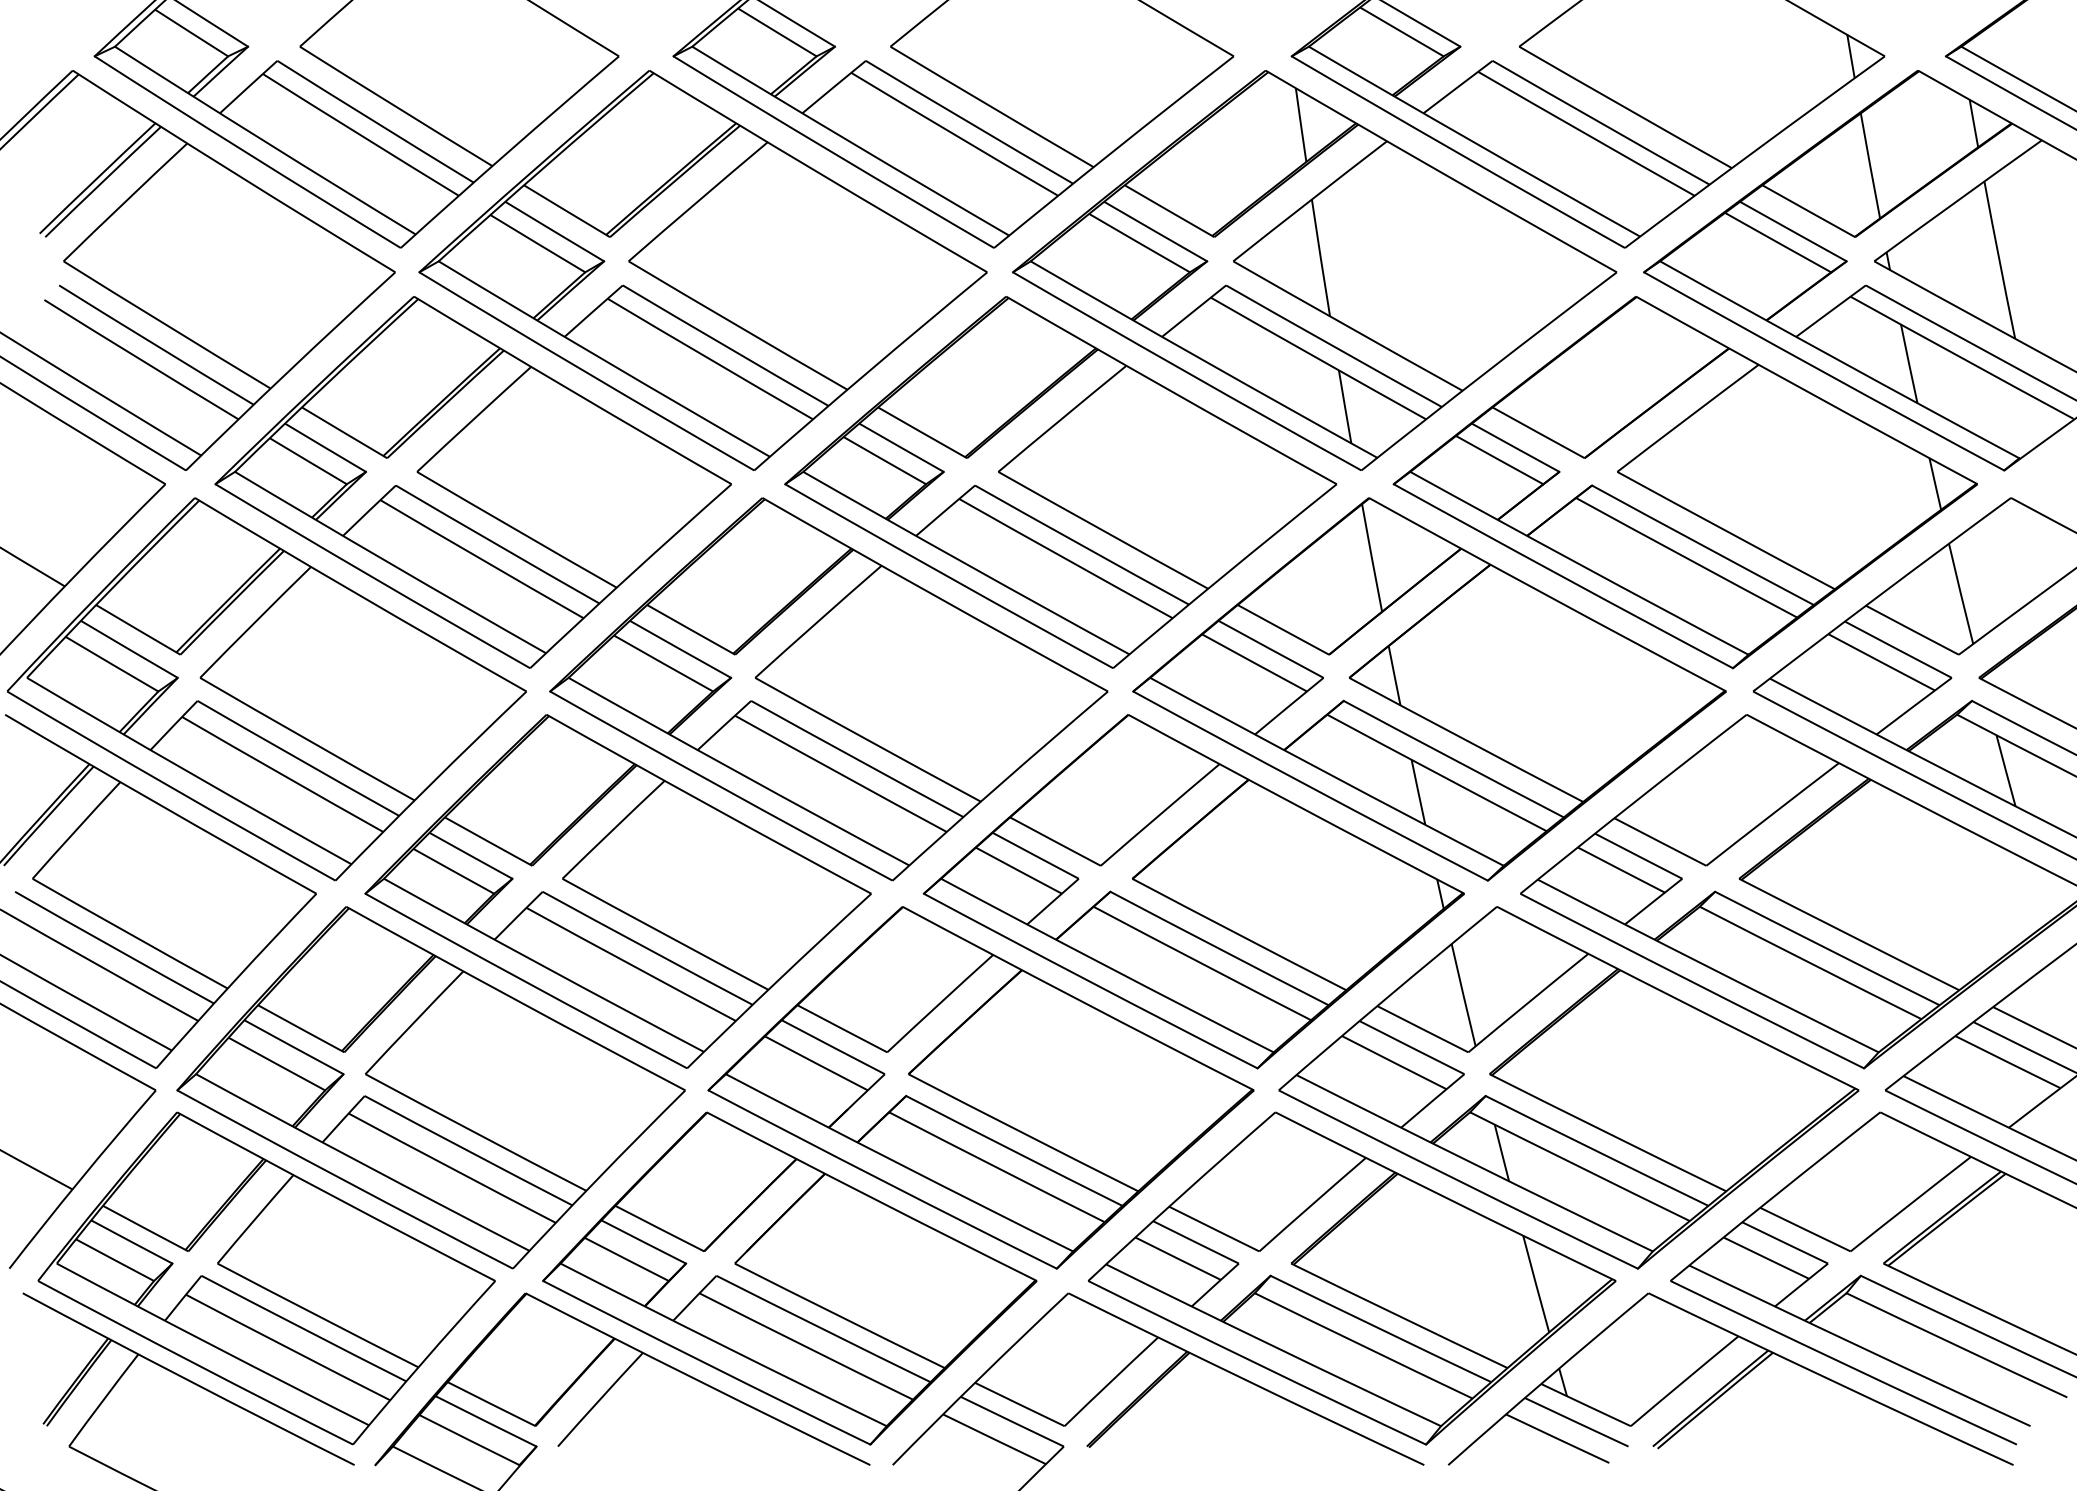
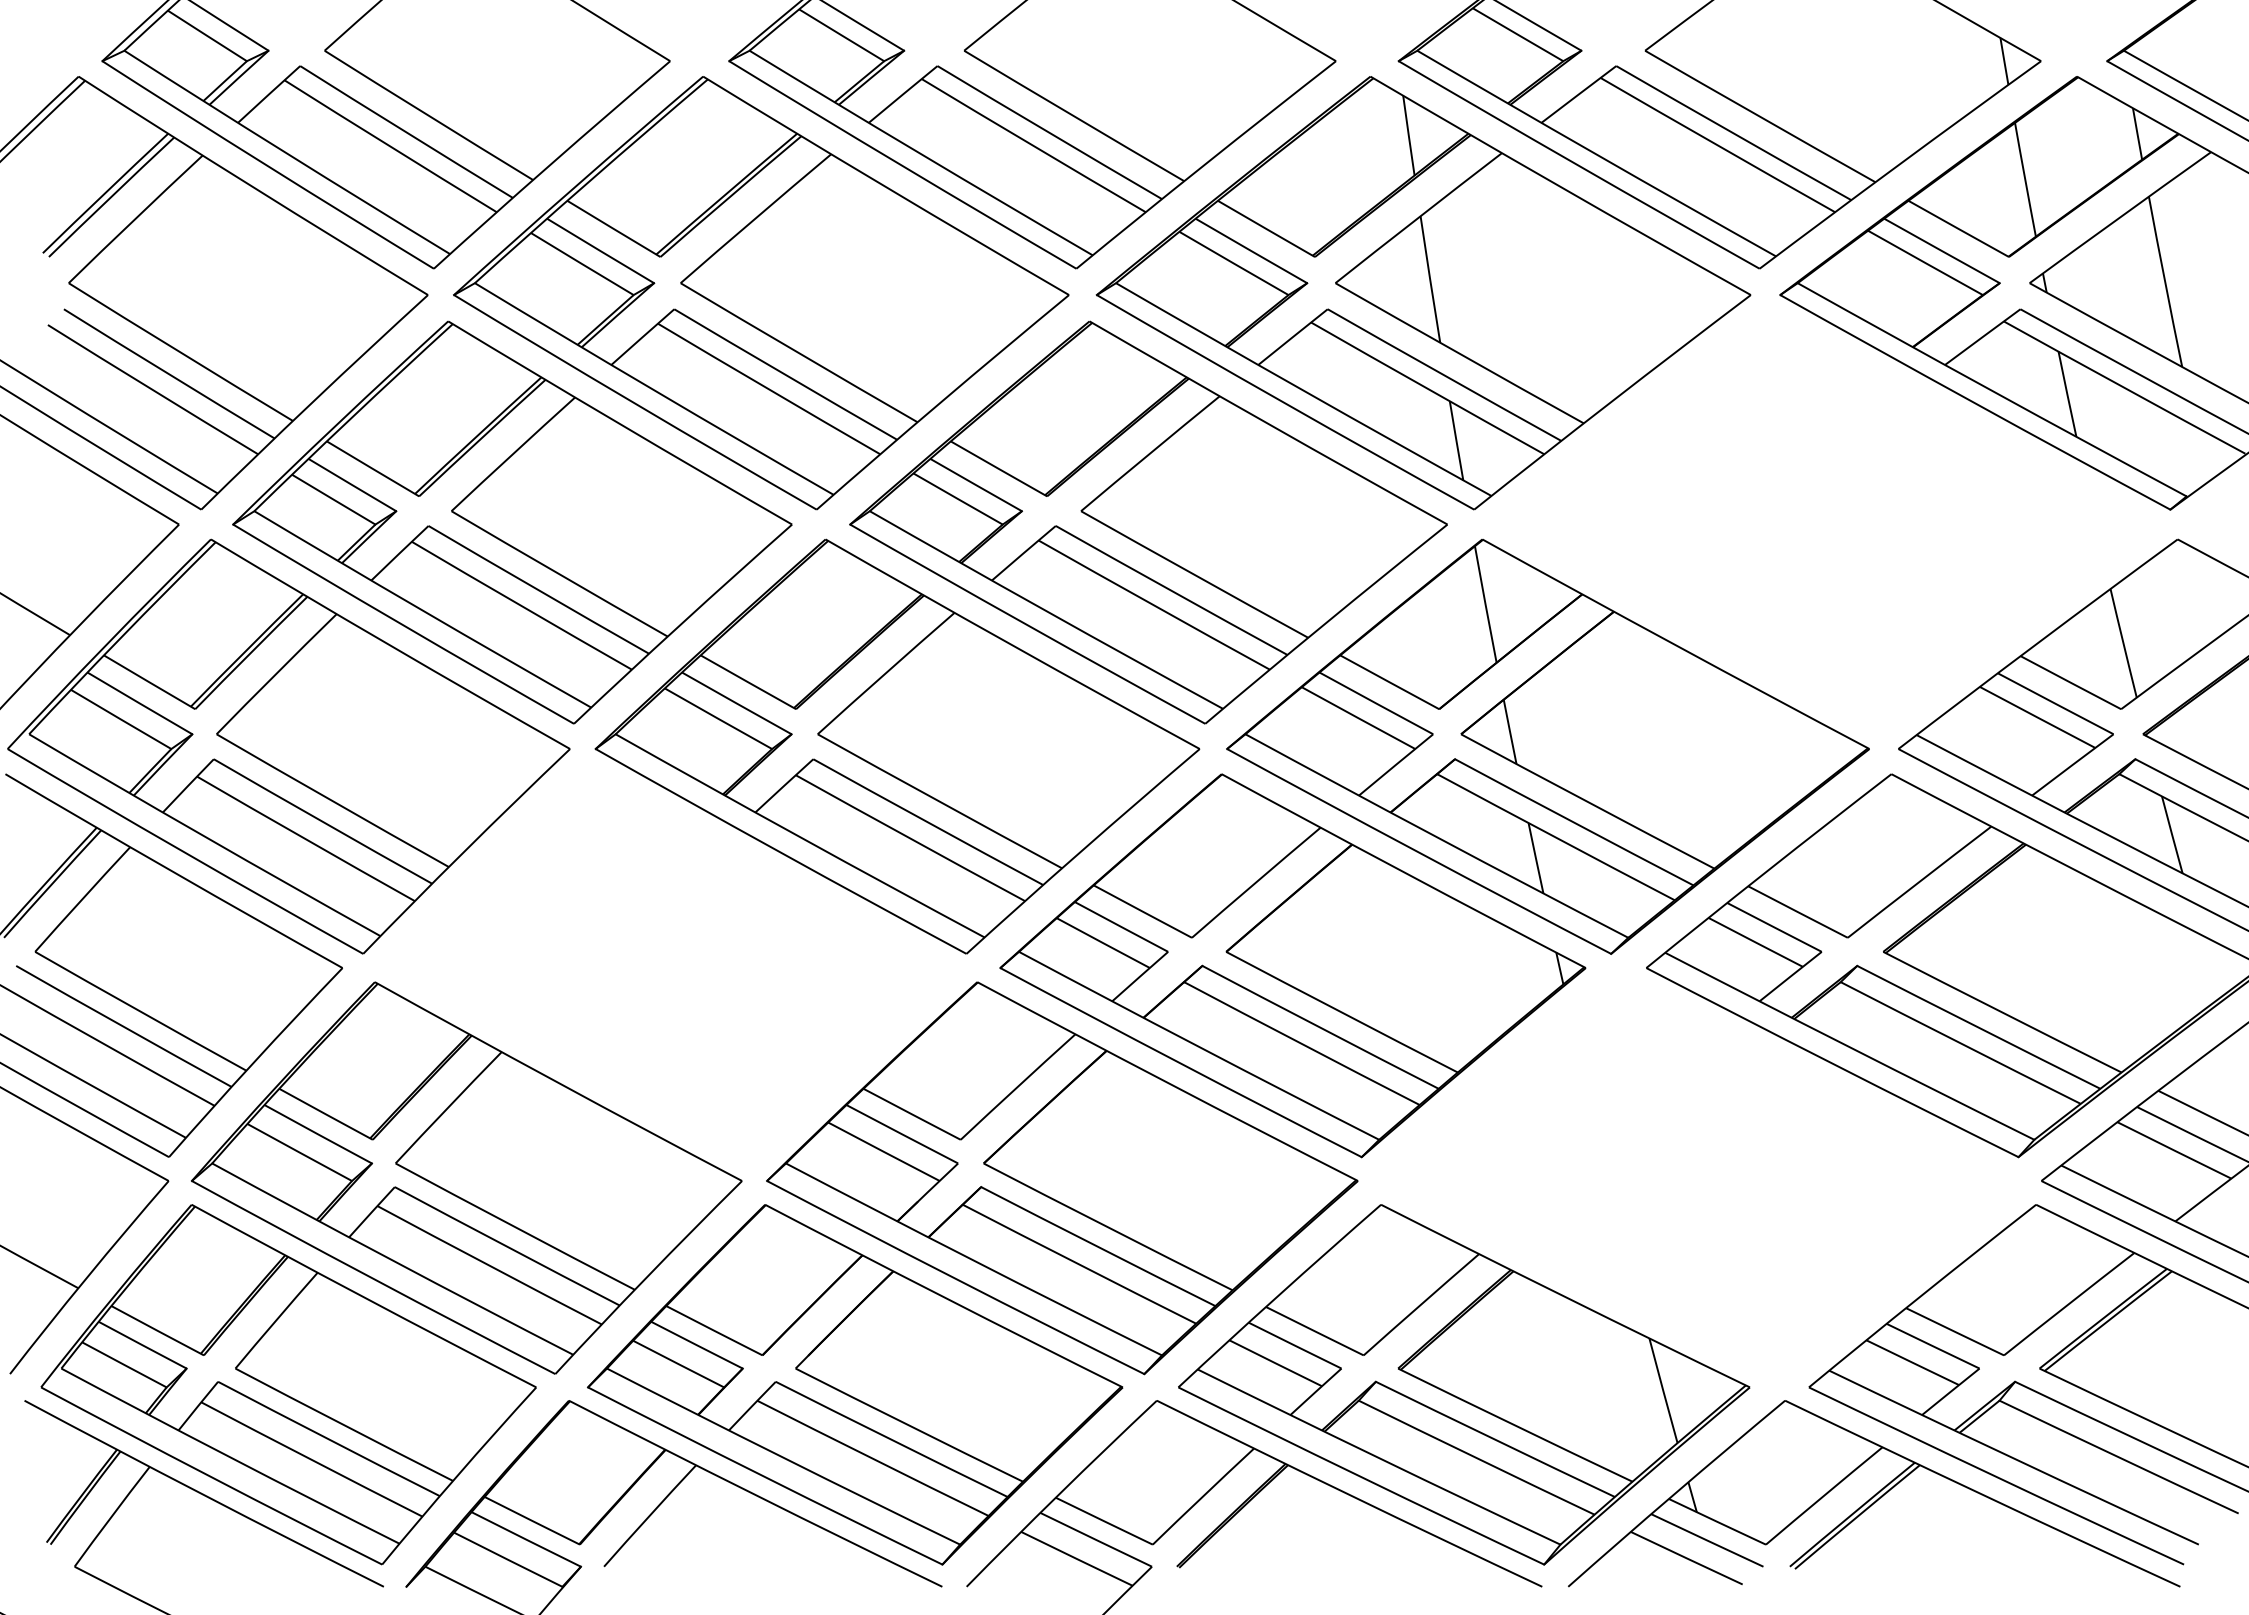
part: (1684, 482) -> (1824, 522), removed
part: (617, 891) -> (668, 965), removed
part: (1568, 1088) -> (1698, 1178), removed

